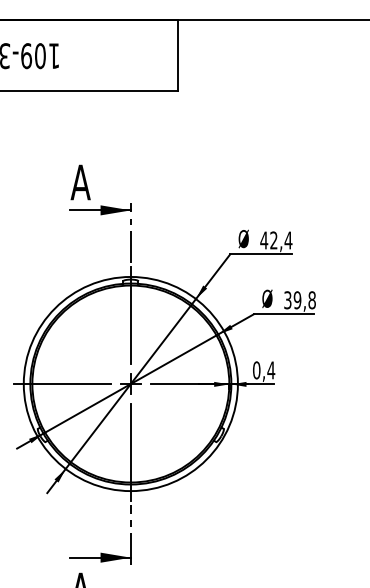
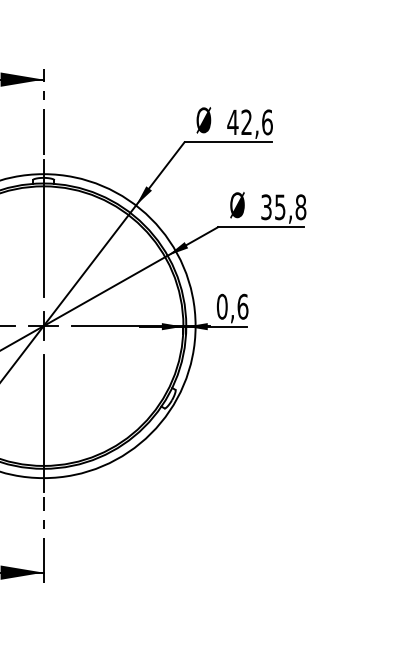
text: (288, 240) -> (267, 122), 42,4 -> 42,6
text: (297, 299) -> (280, 206), 39,8 -> 35,8
text: (271, 370) -> (243, 306), 0,4 -> 0,6

